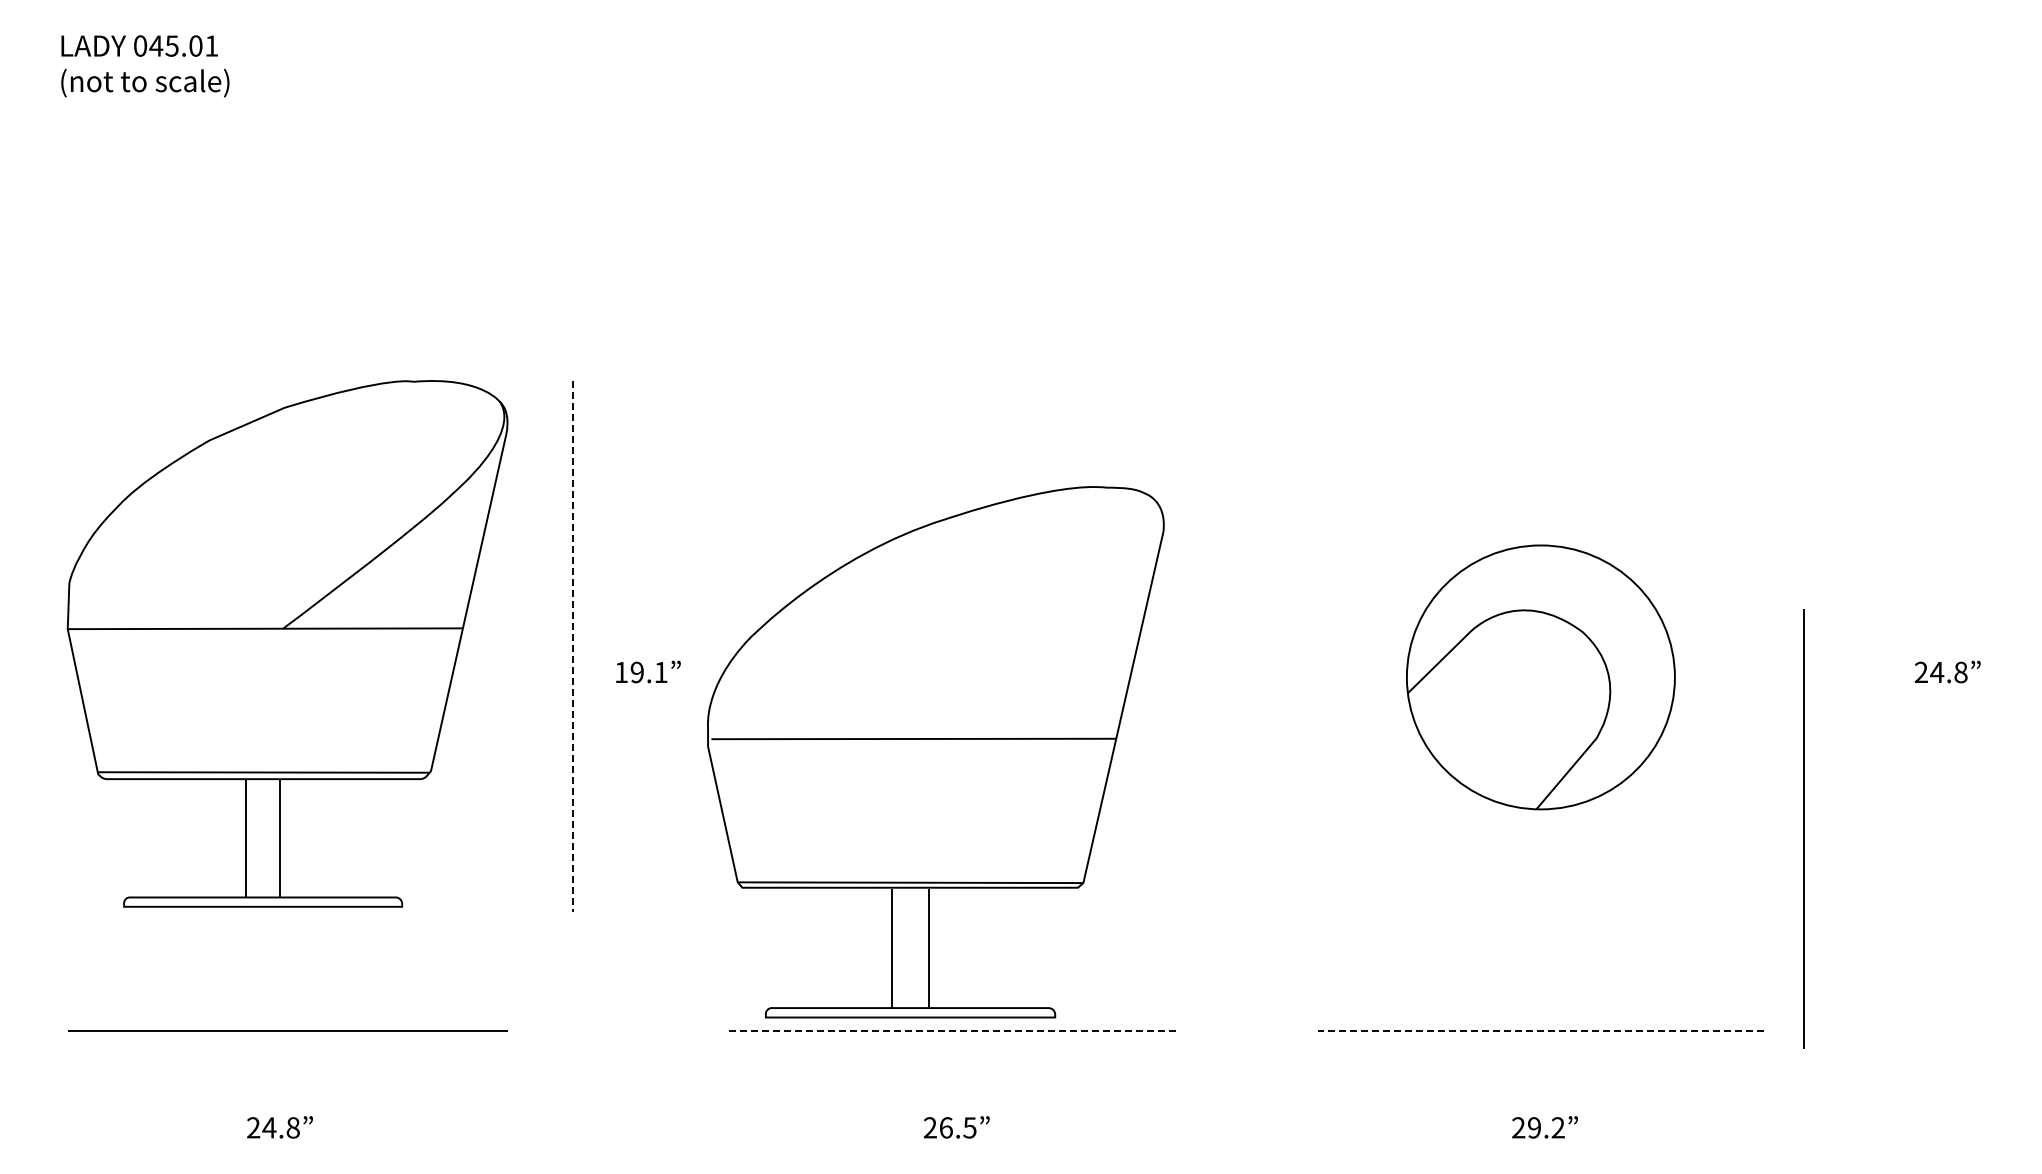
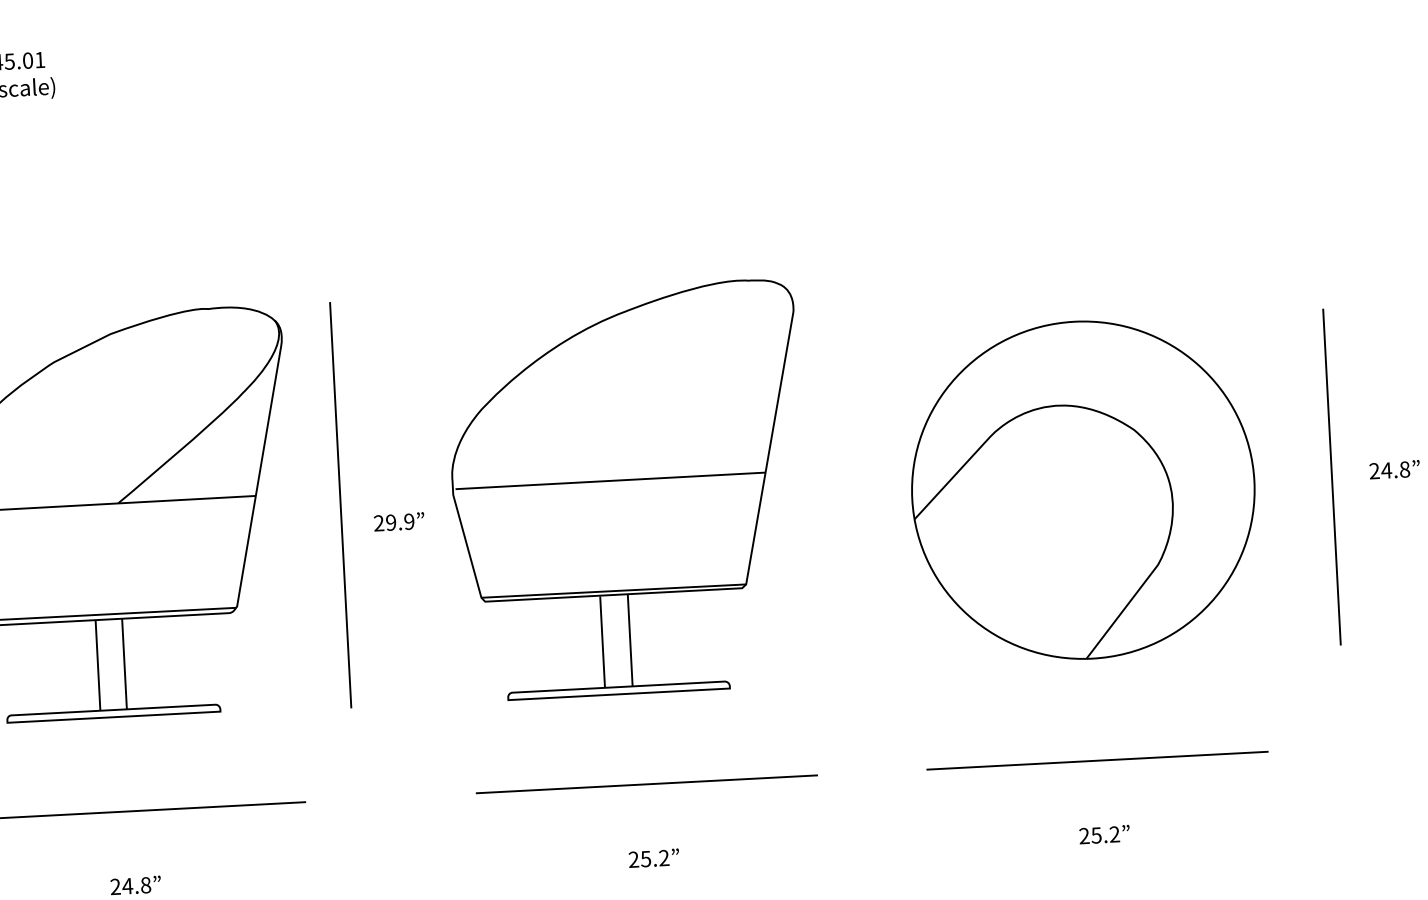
line: (572, 646) -> (340, 505), dashed -> solid
text: (641, 672) -> (394, 522), 19.1 -> 29.9
part: (1540, 677) -> (1083, 490), size x1.67
part: (935, 752) -> (627, 490), moved
line: (1803, 828) -> (1331, 476), moved
line: (952, 1030) -> (646, 784), dashed -> solid
line: (1540, 1030) -> (1097, 760), dashed -> solid
text: (957, 1127) -> (654, 858), 26.5 -> 25.2
text: (1533, 1127) -> (1095, 835), 29.2 -> 25.2

